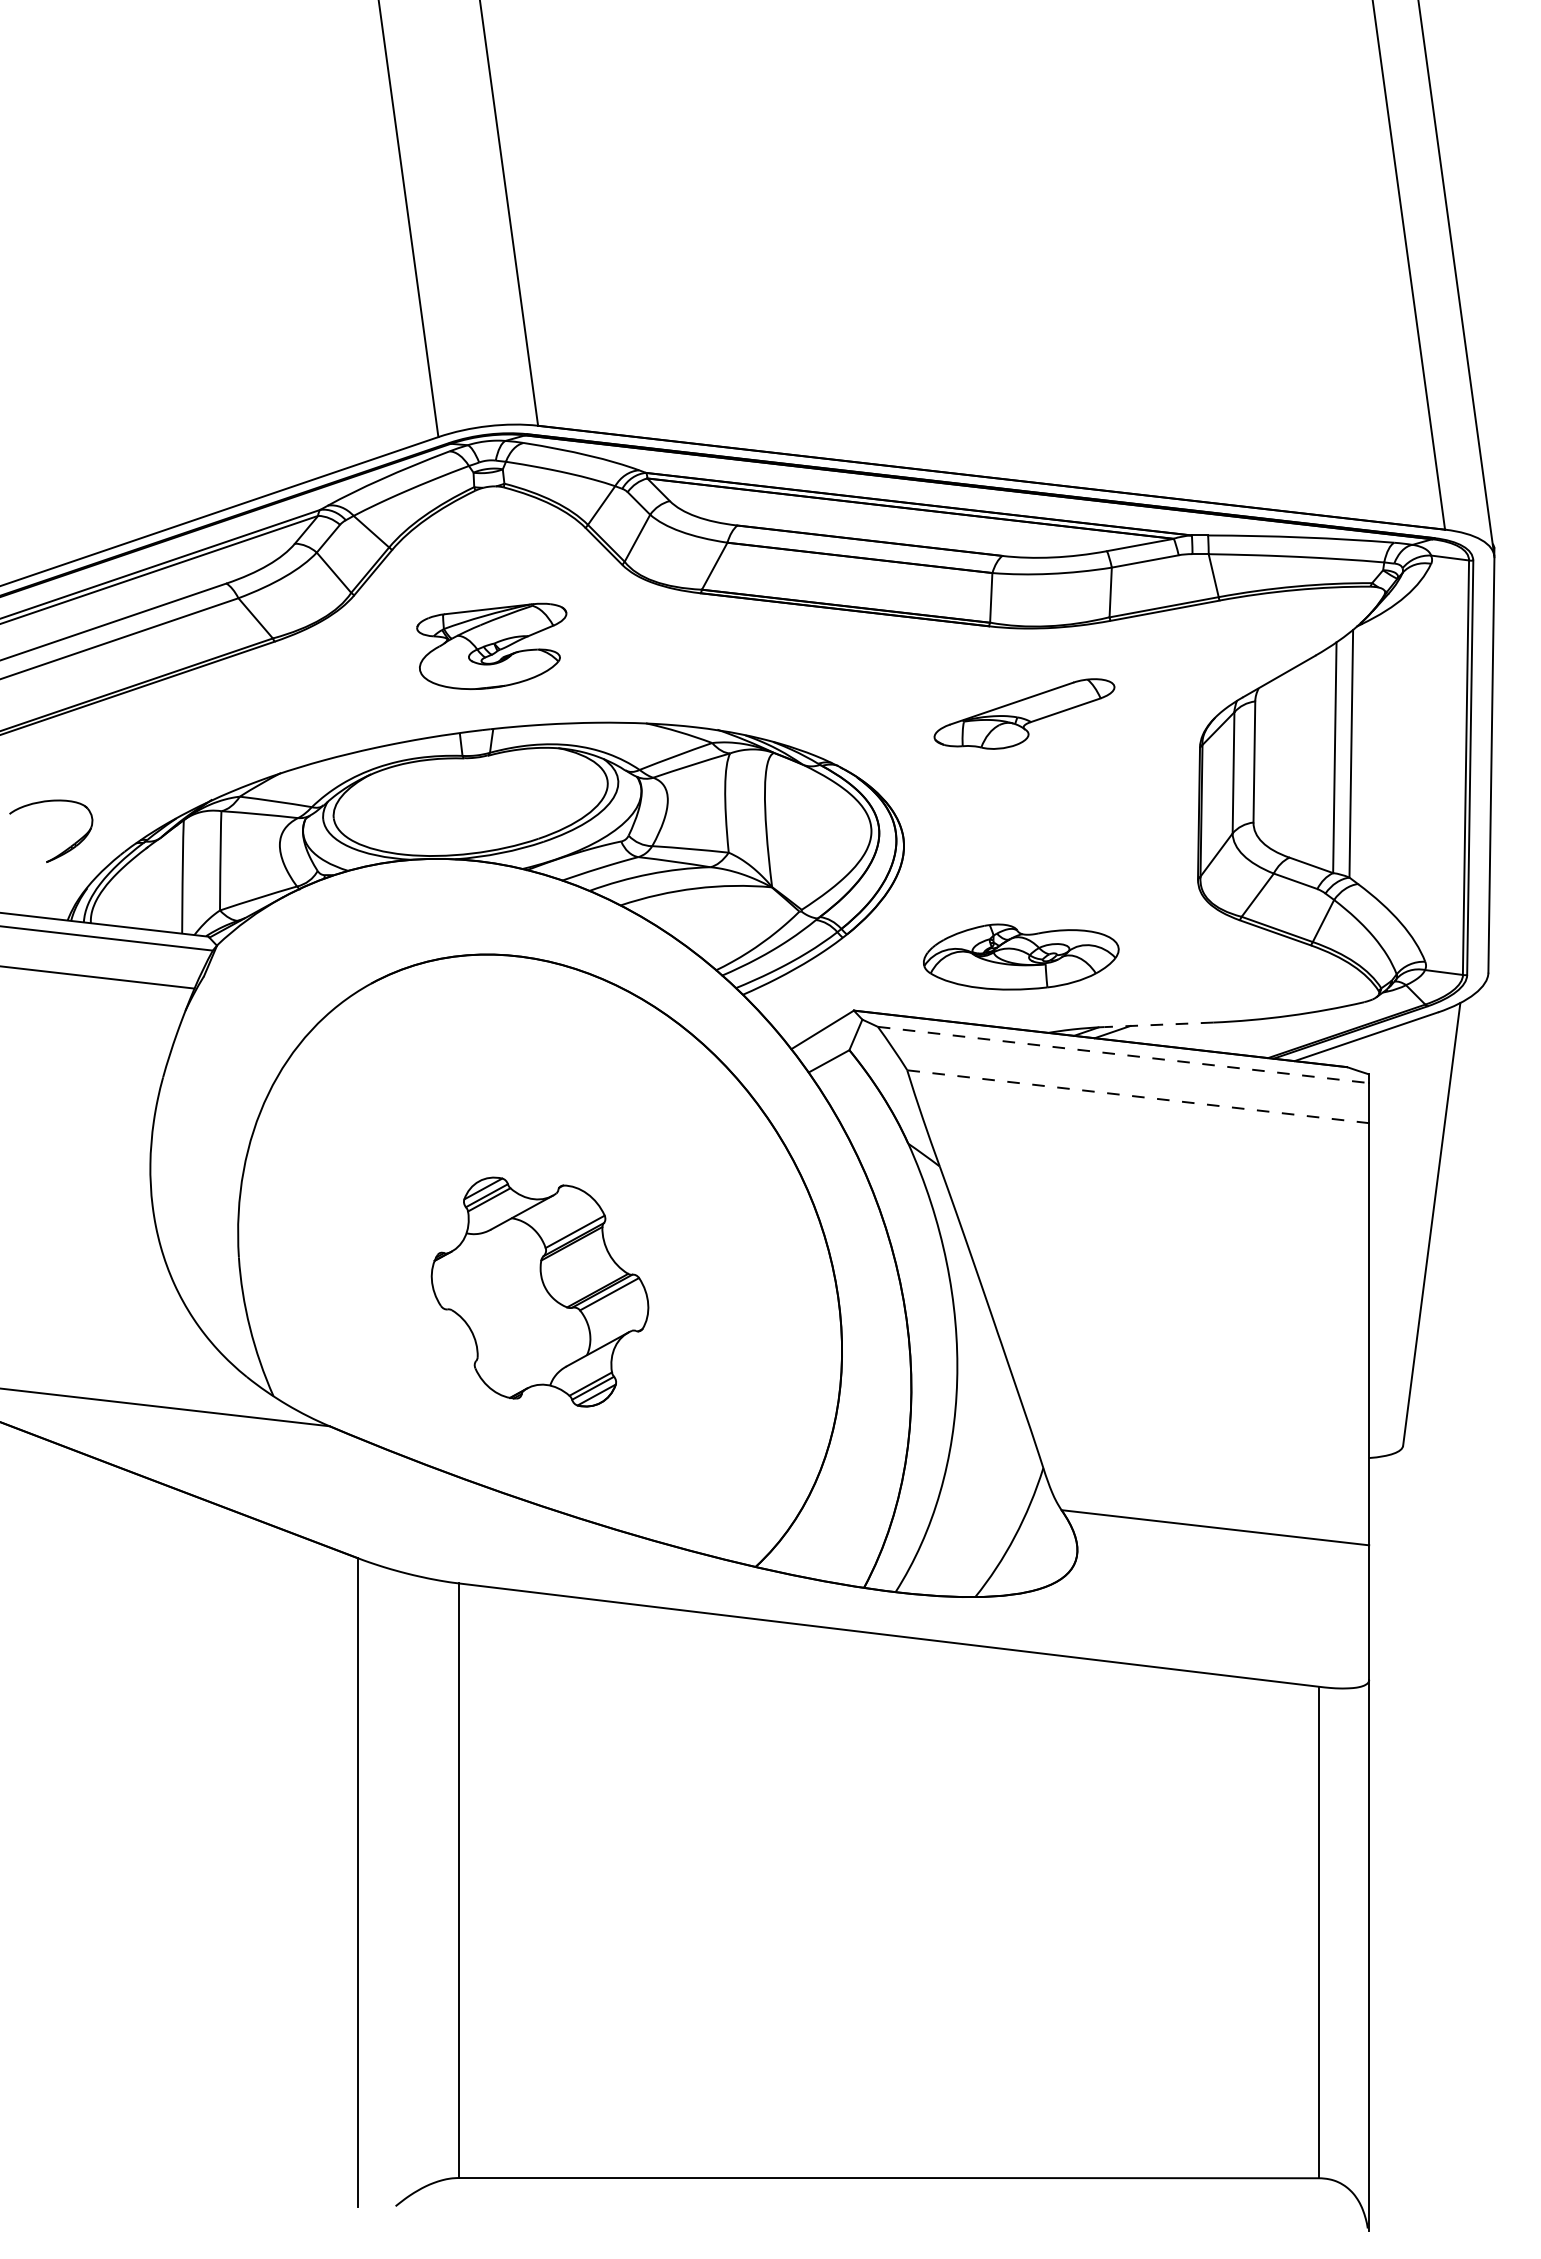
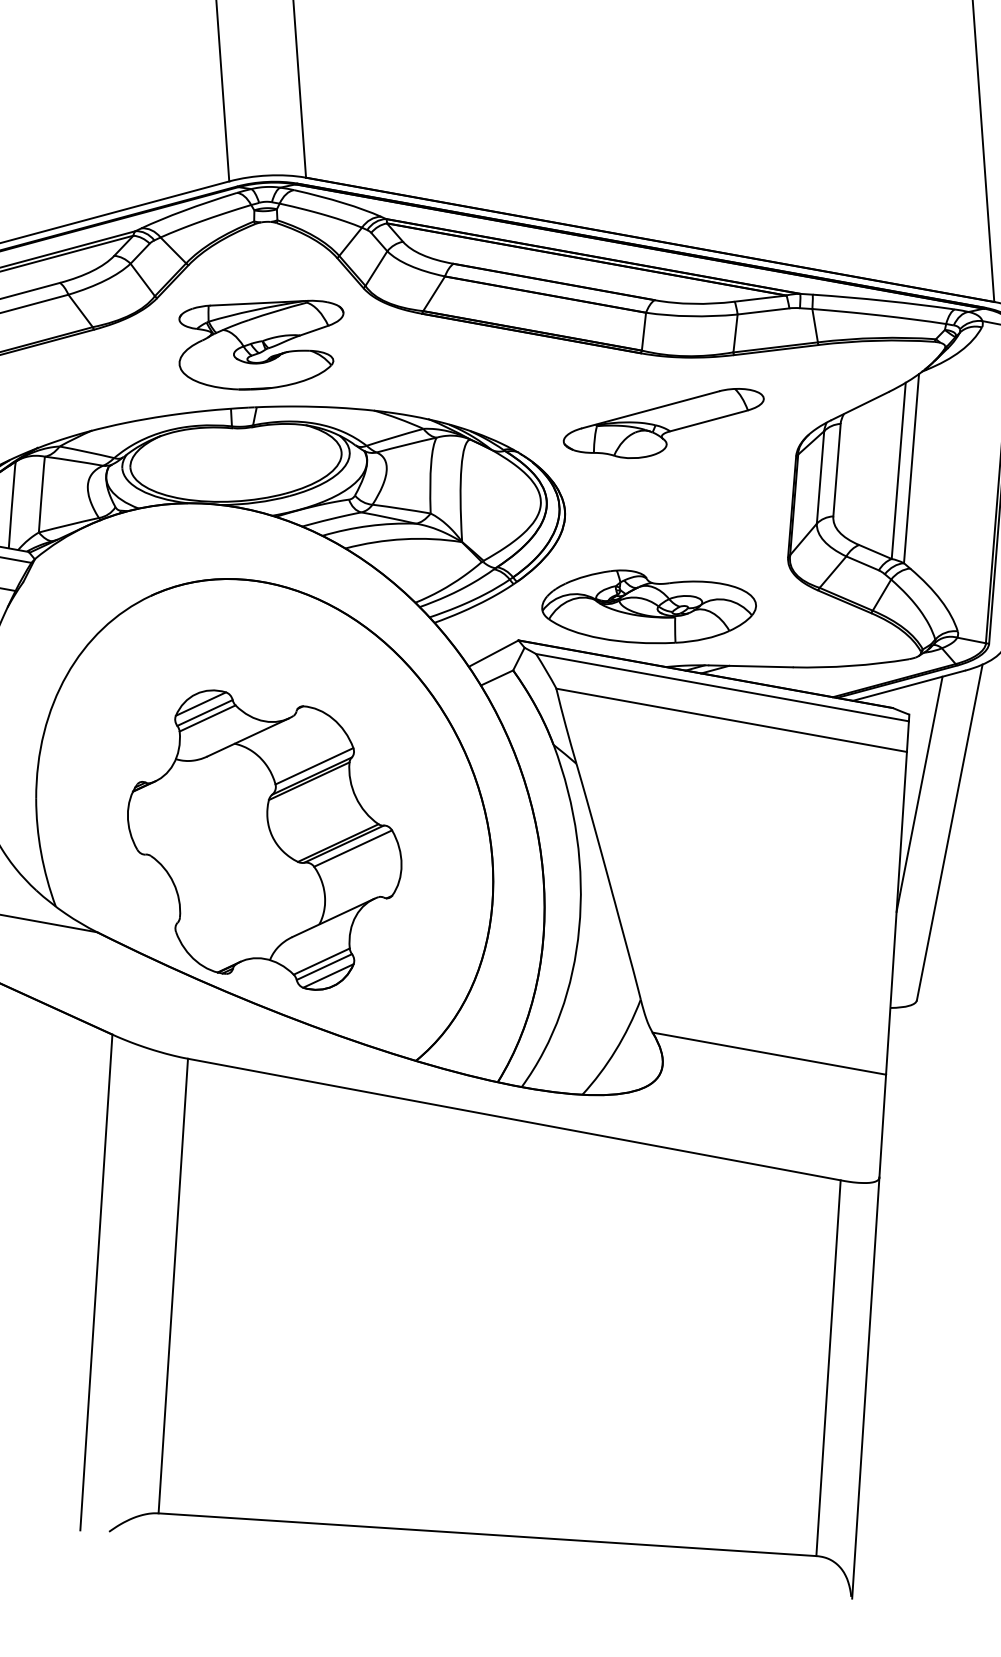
part: (491, 646) -> (259, 344), size x1.43
part: (1024, 713) -> (663, 421), size x1.43
part: (1021, 956) -> (649, 607), size x1.43
line: (1158, 1024) -> (750, 666), dashed -> solid
line: (1124, 1055) -> (723, 688), dashed -> solid
line: (1137, 1096) -> (731, 720), dashed -> solid
line: (1389, 1177) -> (919, 794), added
part: (539, 1291) -> (264, 839), size x1.67

